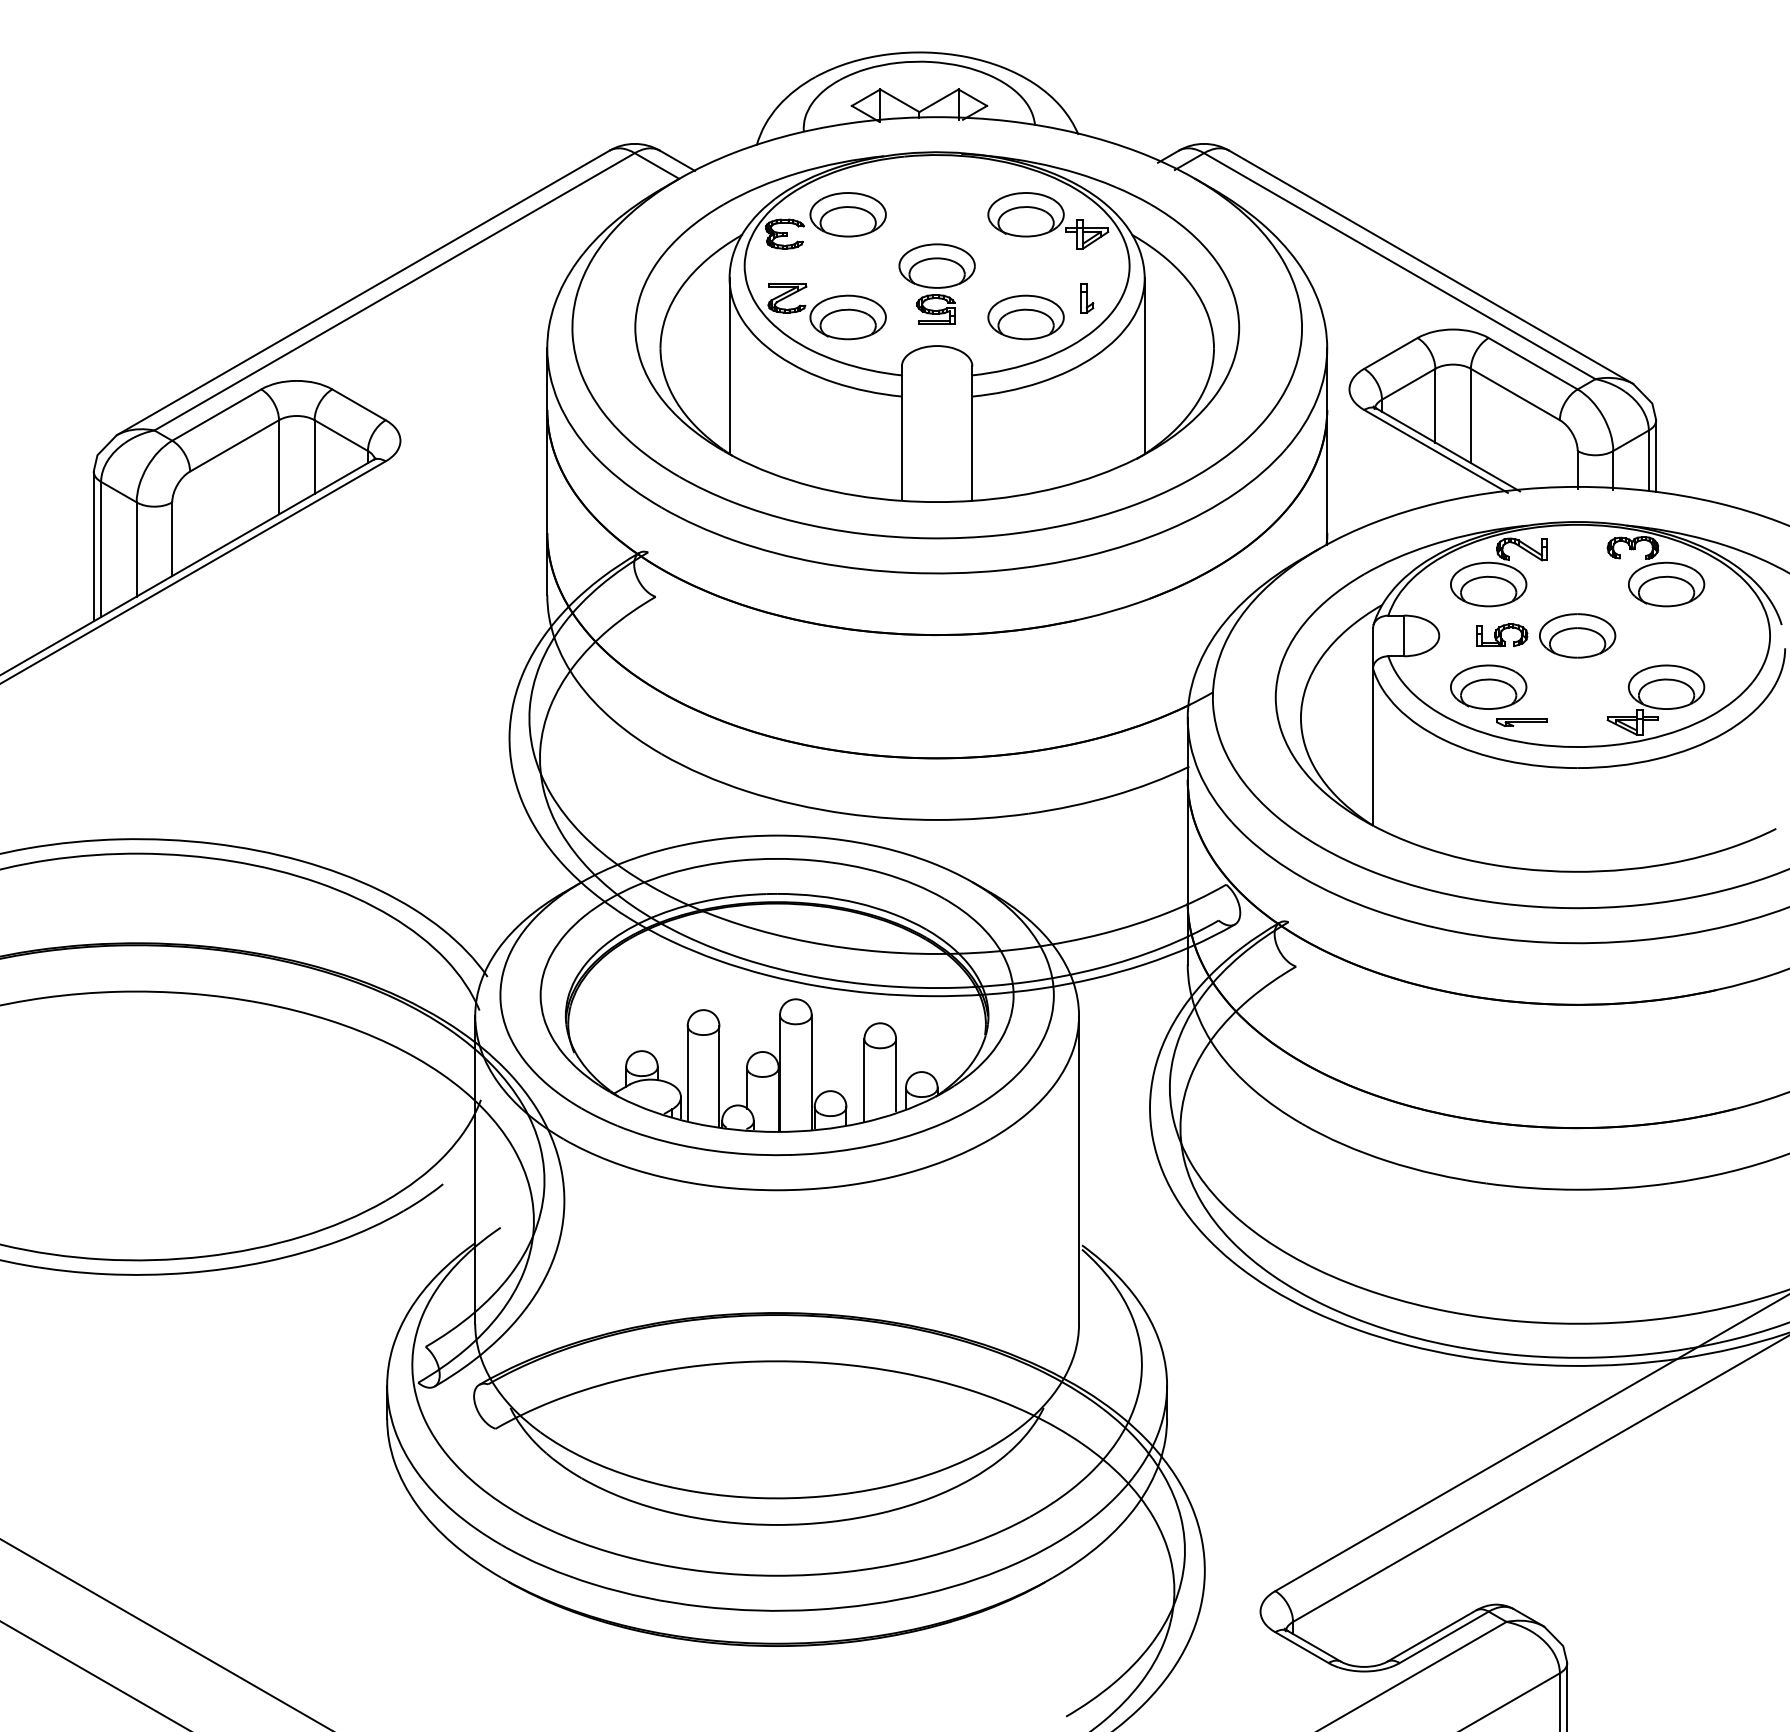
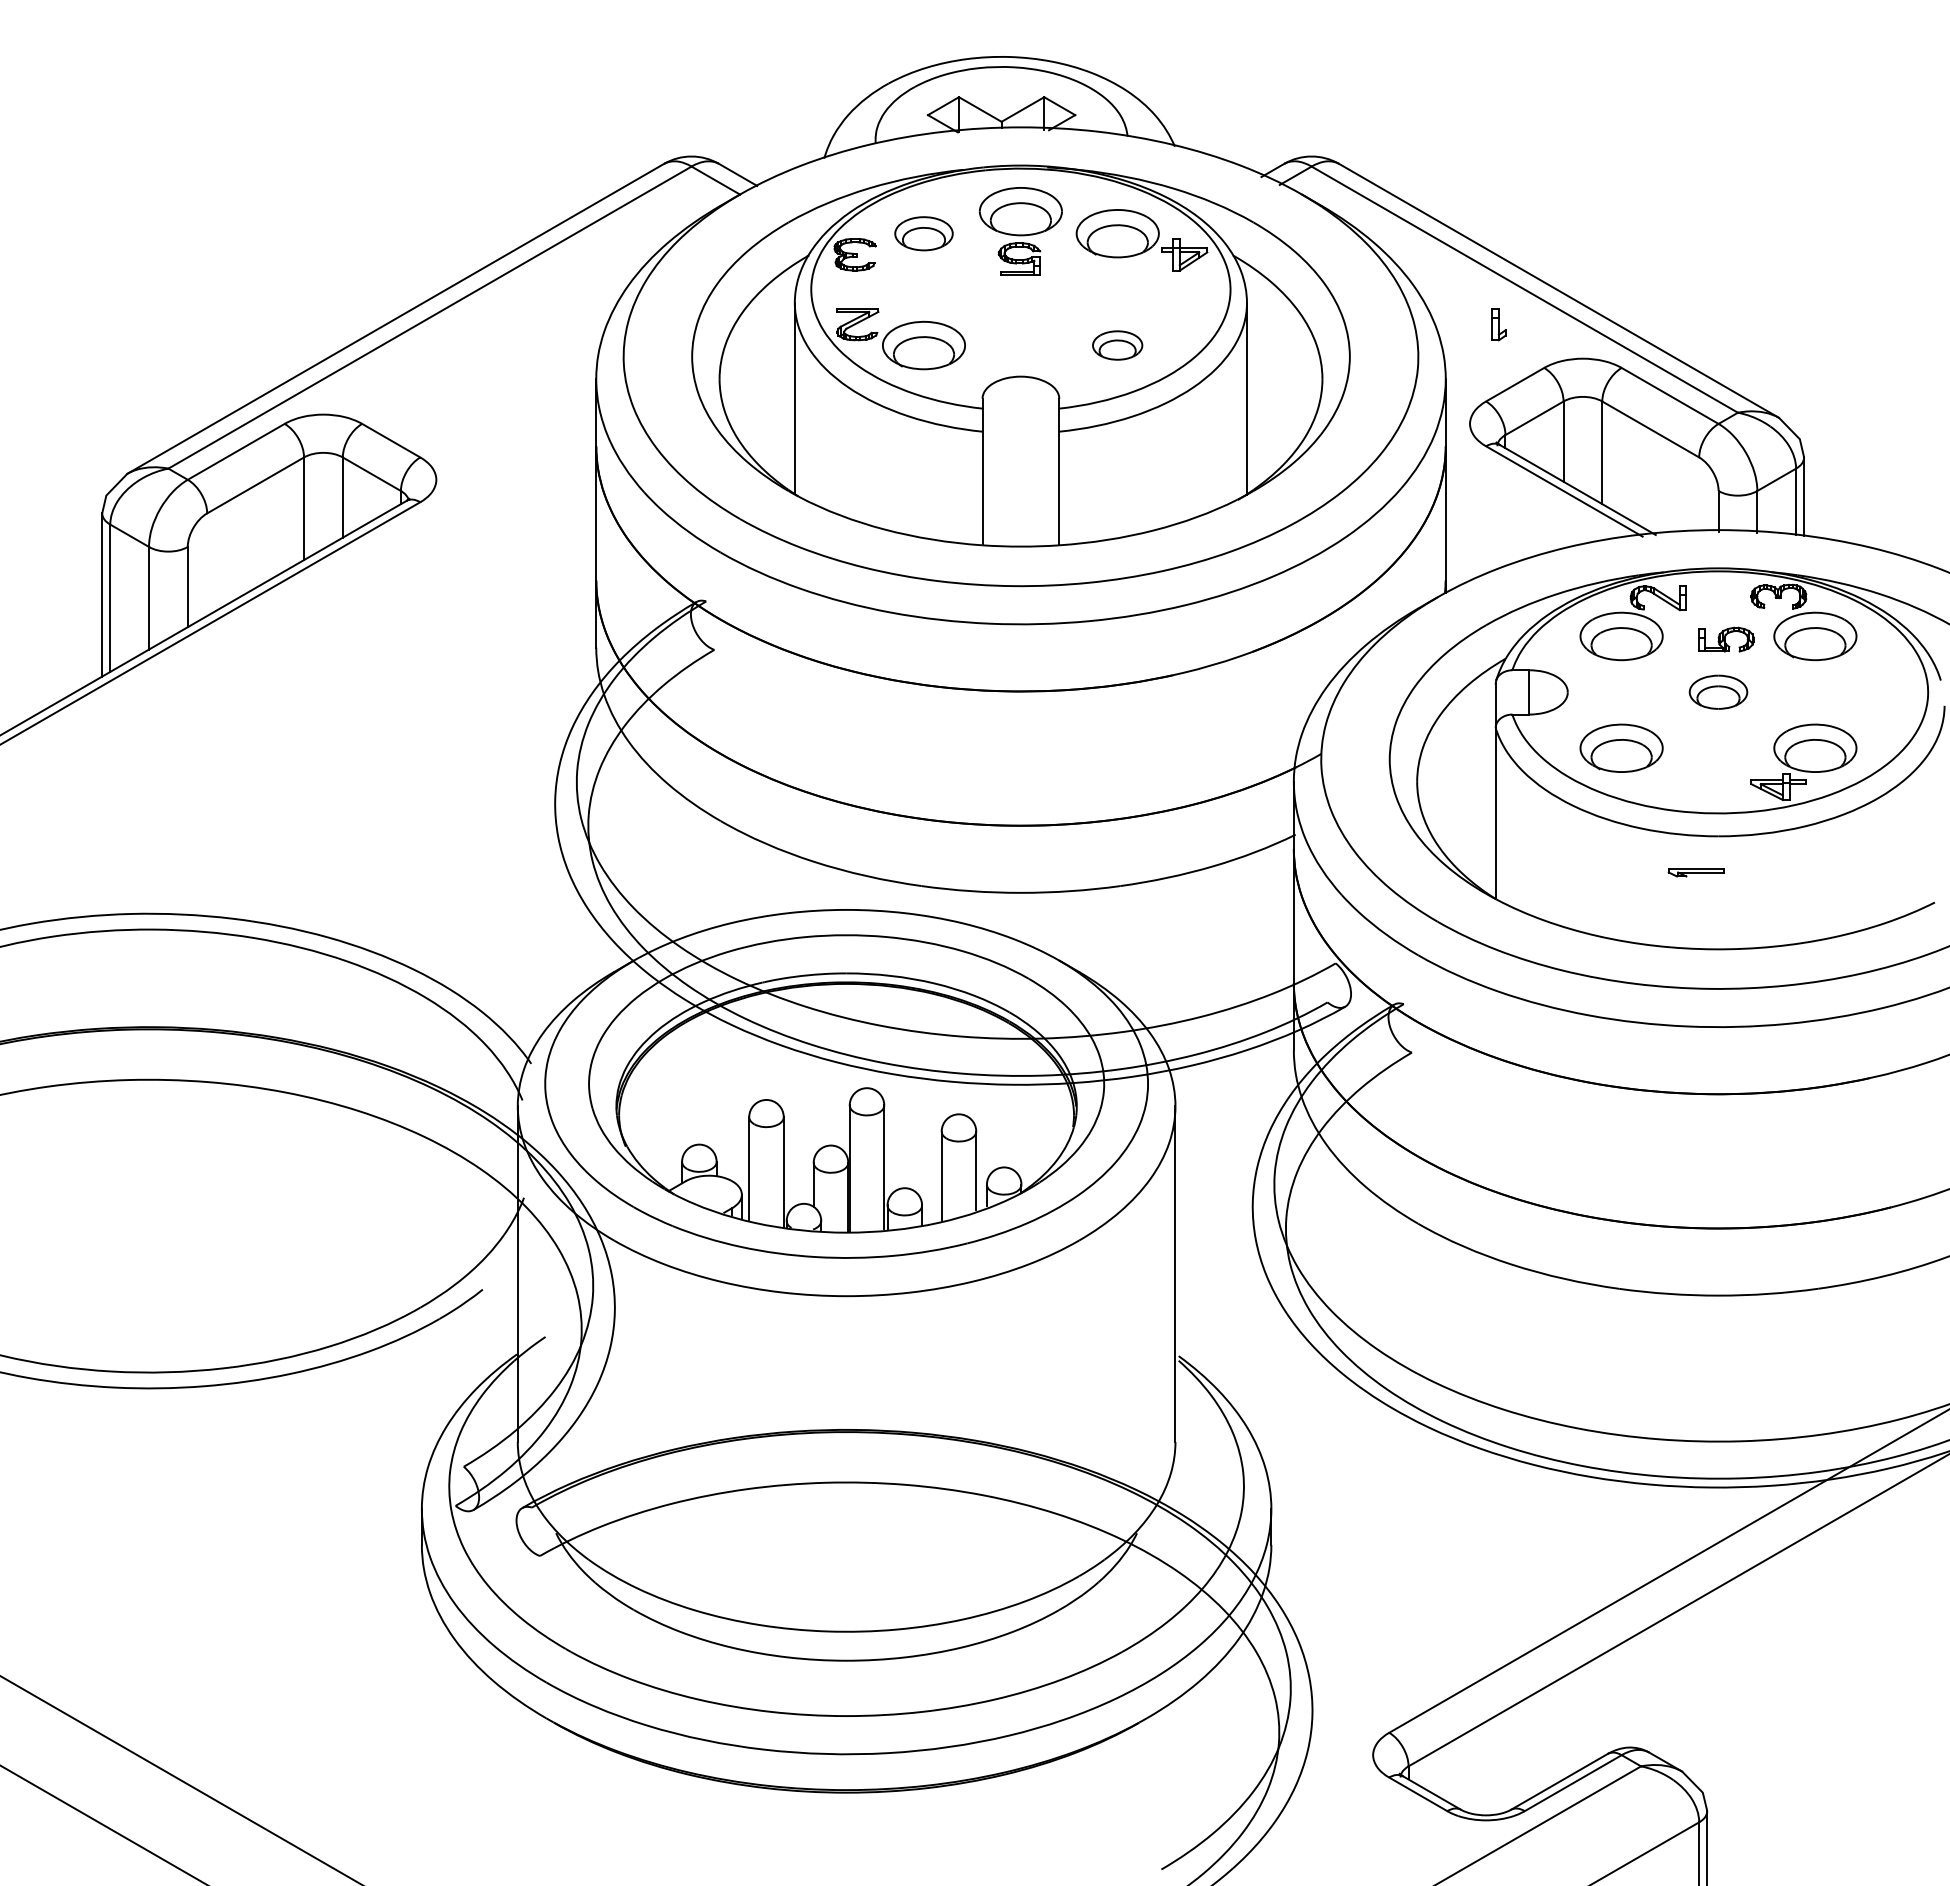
part: (847, 214) -> (923, 233), size x0.7
part: (936, 284) -> (1020, 231), moved
part: (1086, 298) -> (1498, 324), moved
part: (1025, 317) -> (1117, 345), size x0.6
part: (1502, 635) -> (1726, 639), moved
part: (1577, 635) -> (1718, 691), size x0.7
part: (1521, 722) -> (1695, 872), moved

